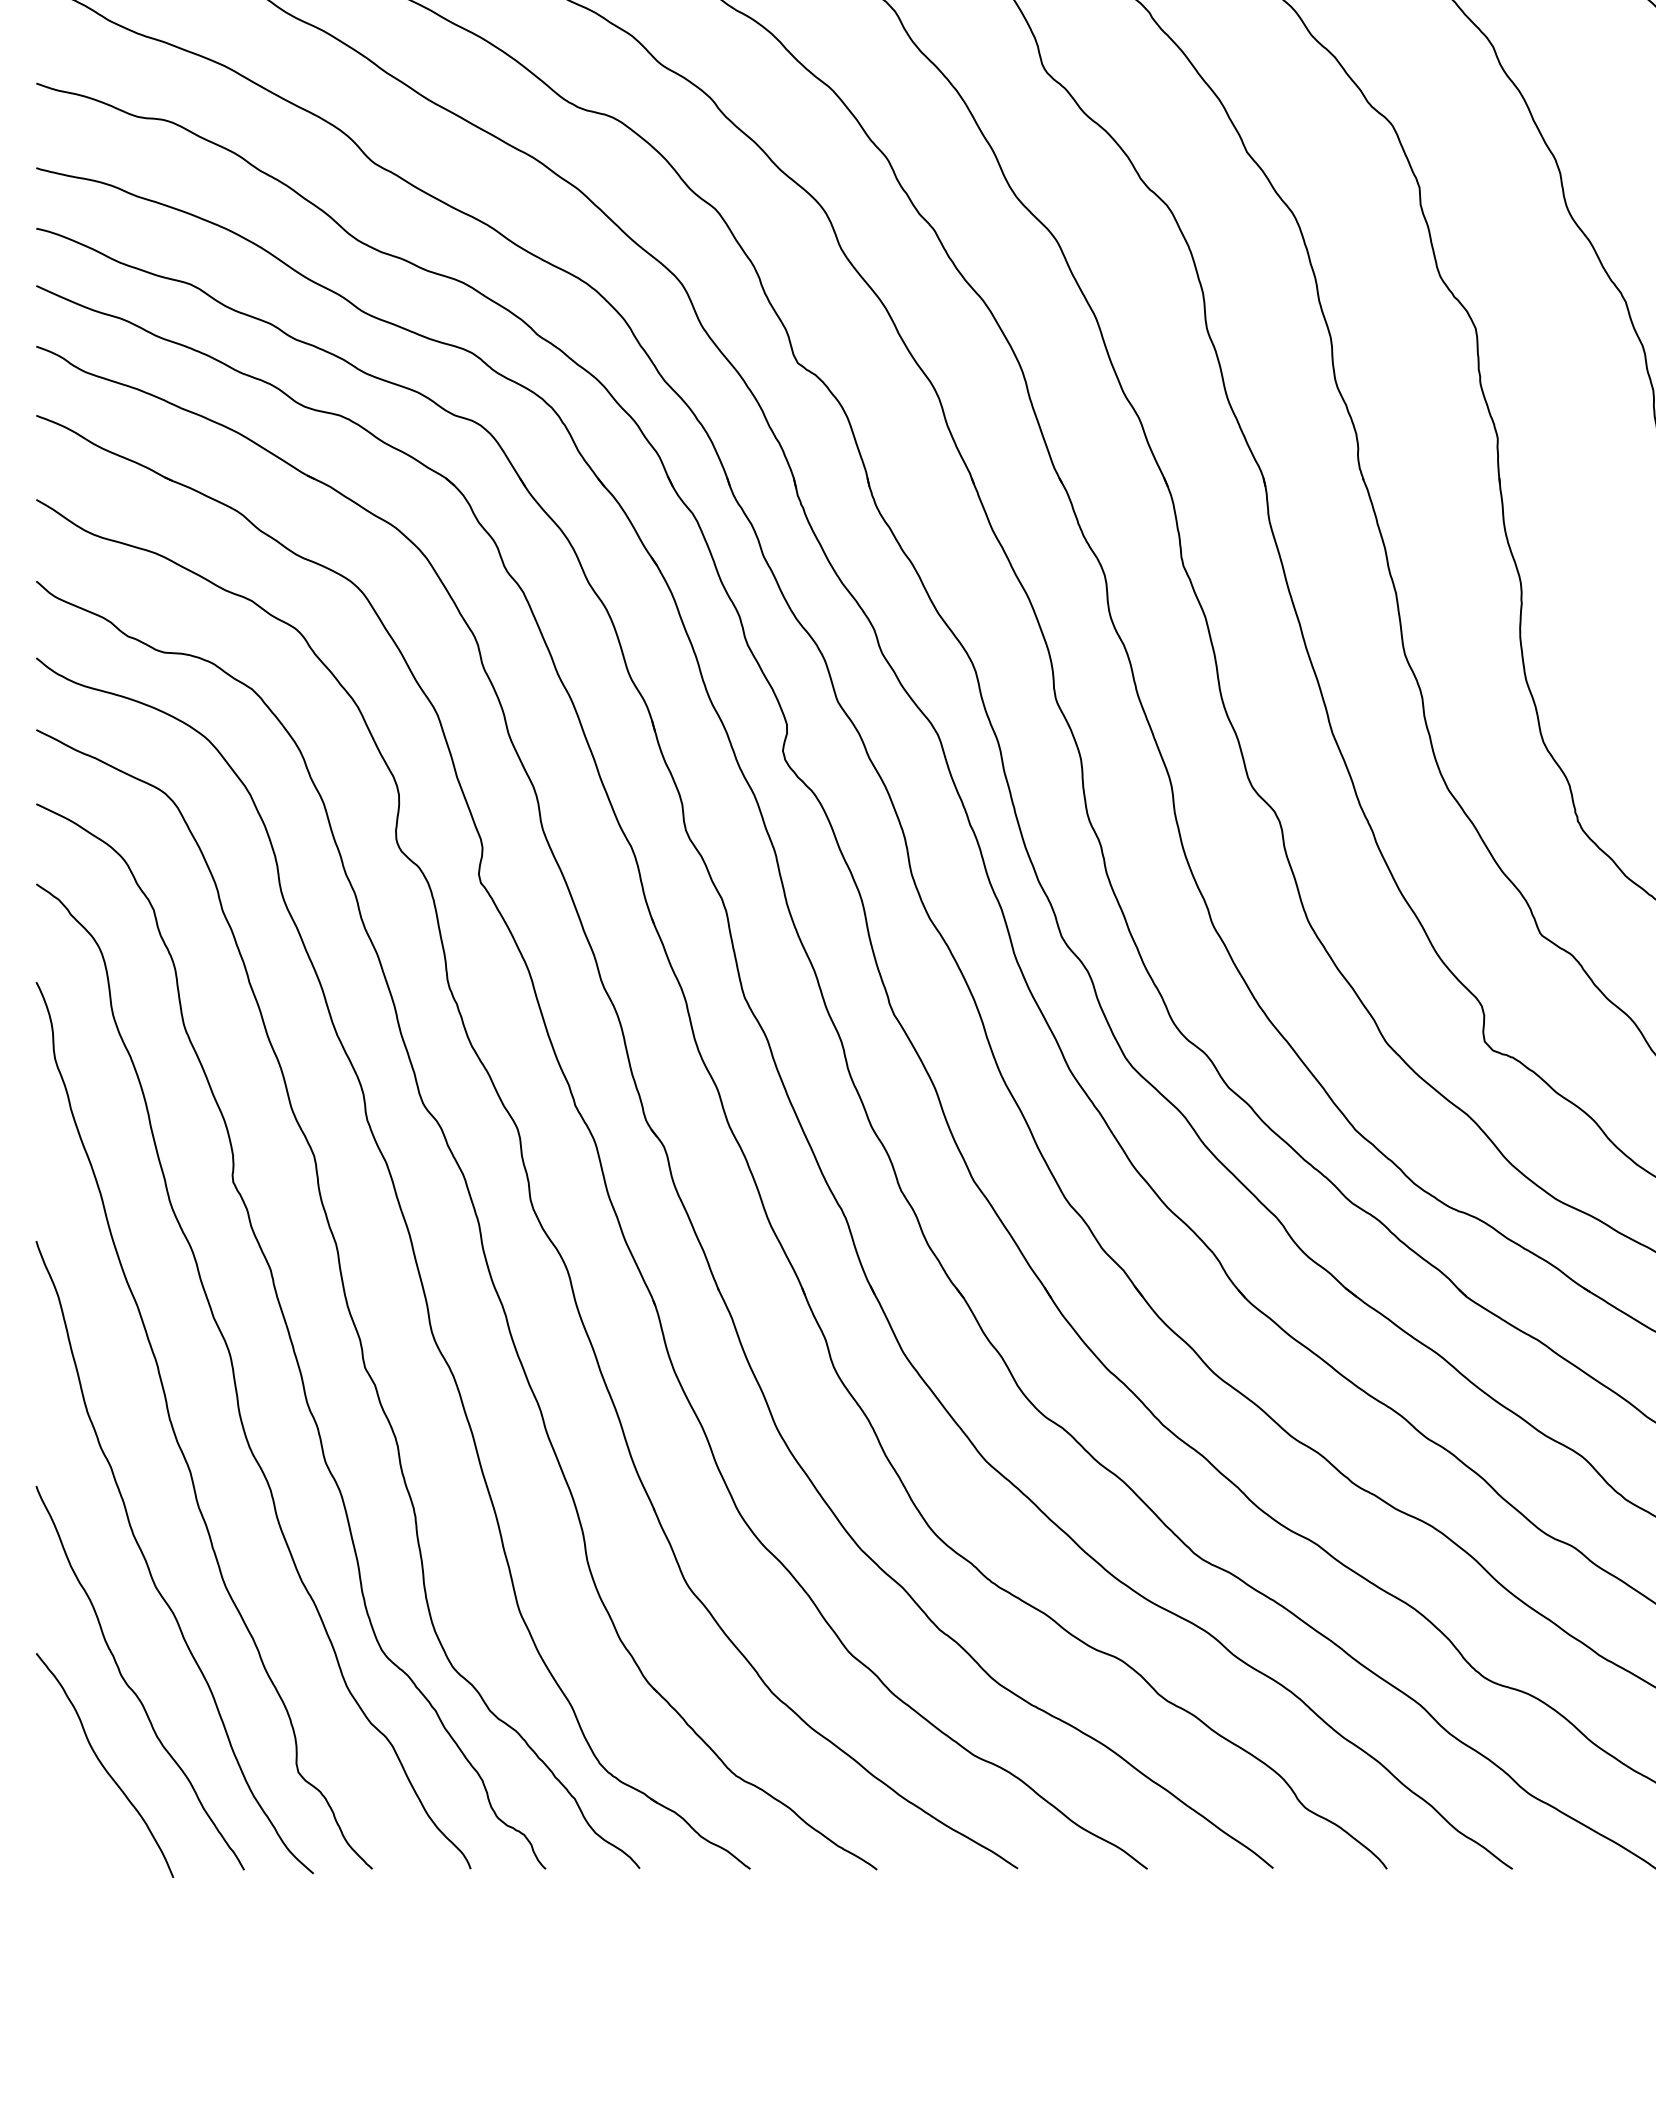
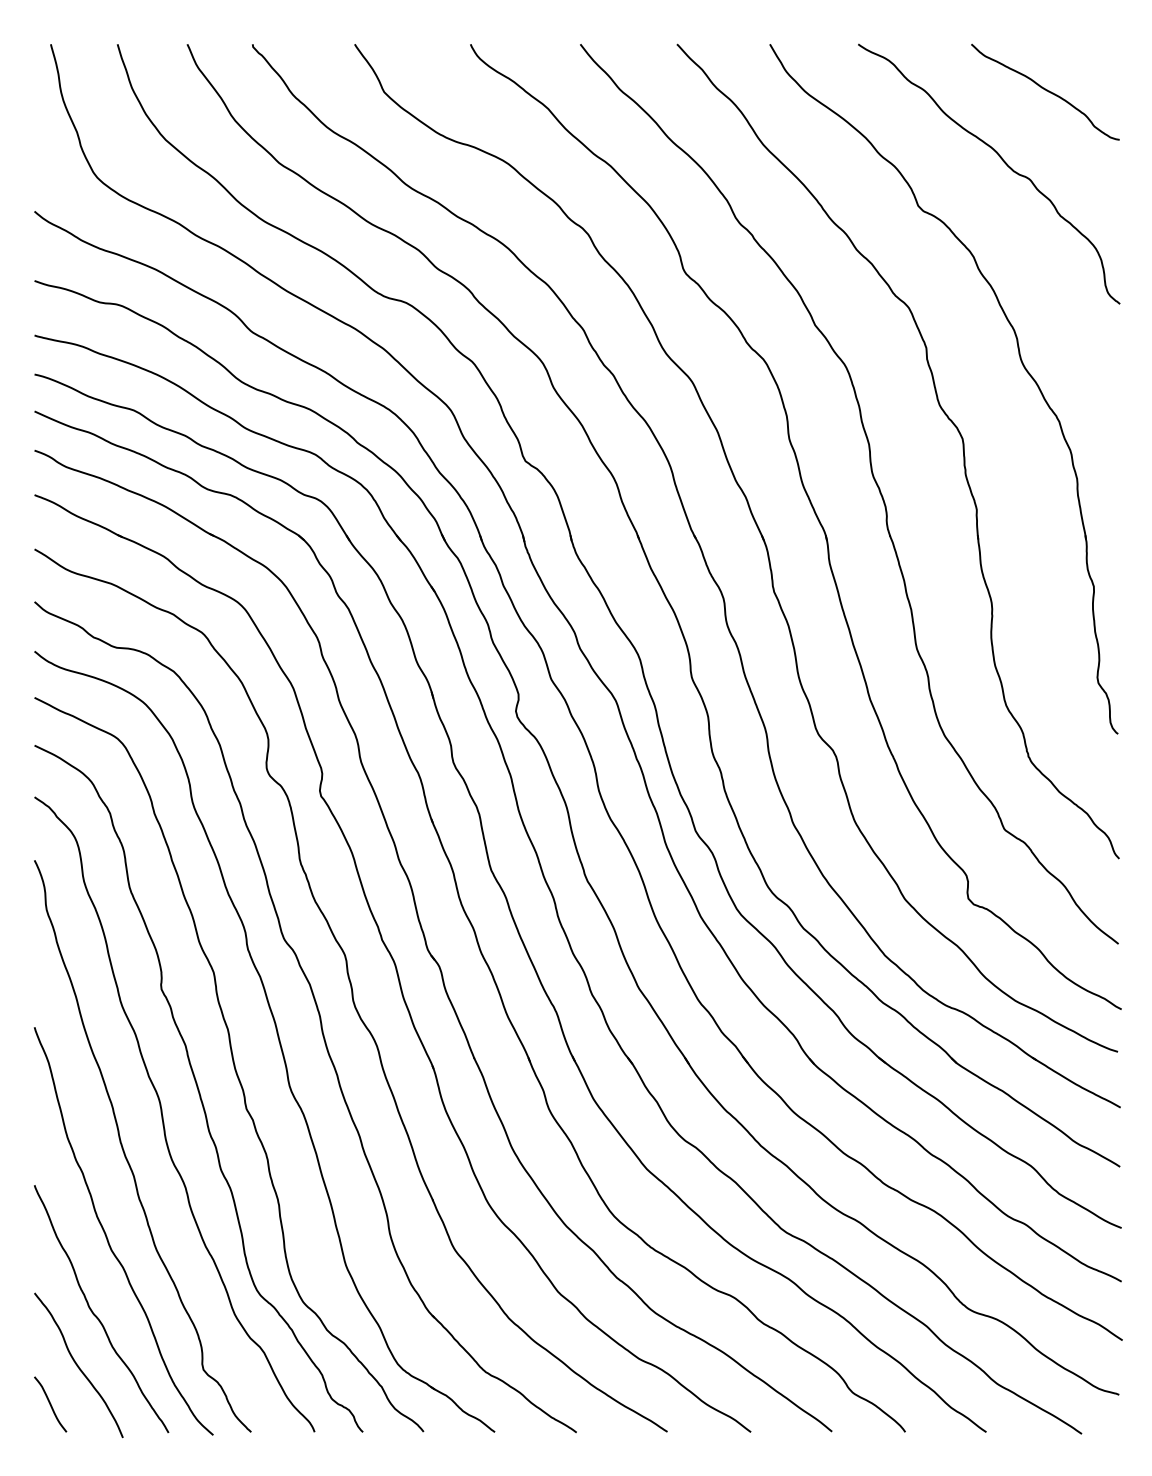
curve: (61, 1826) -> (50, 1404), added

